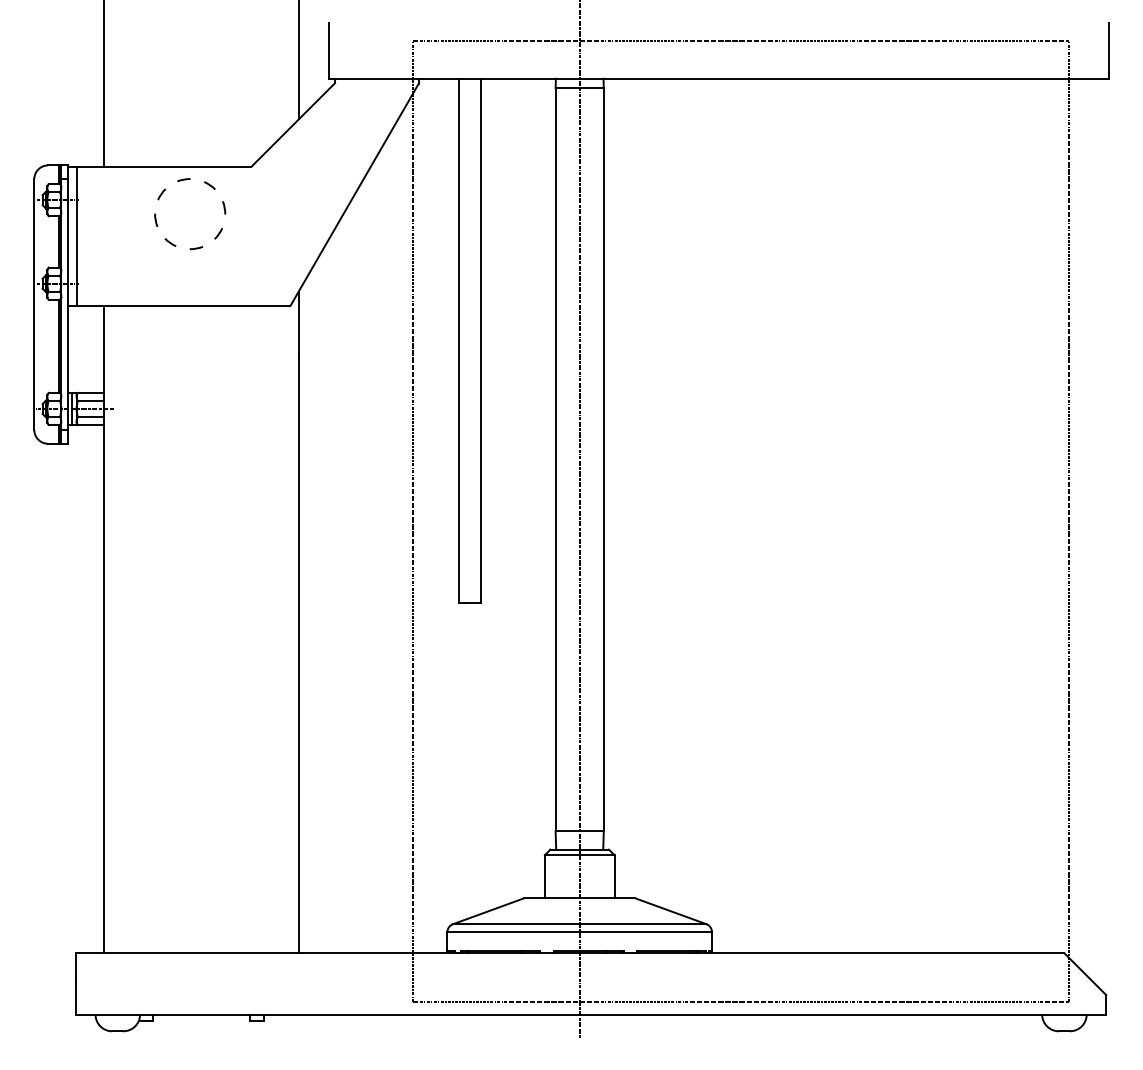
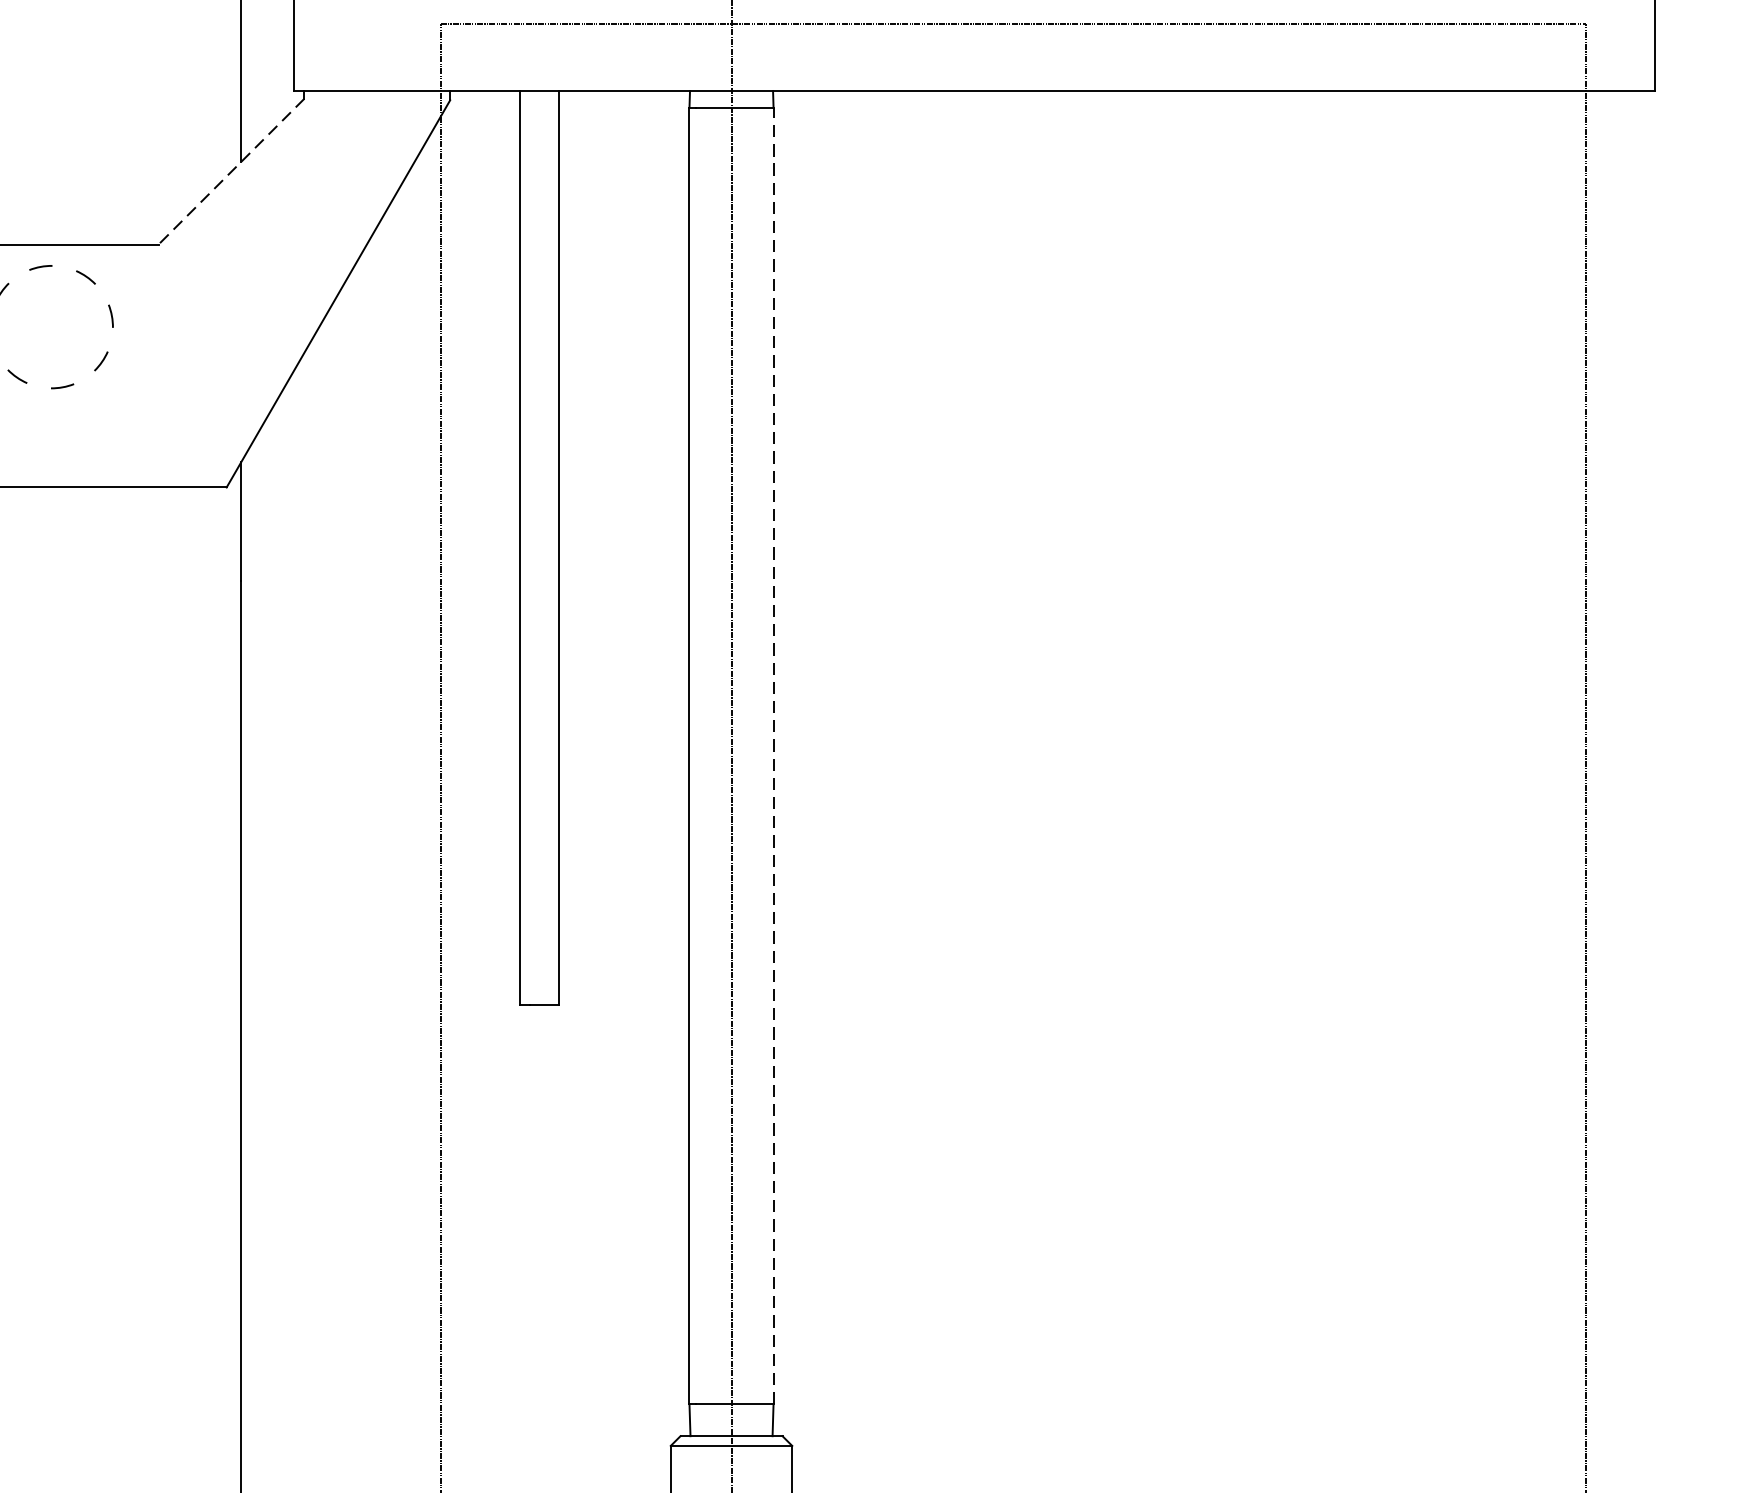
line: (292, 125) -> (230, 172), solid -> dashed
line: (603, 459) -> (773, 755), solid -> dashed

